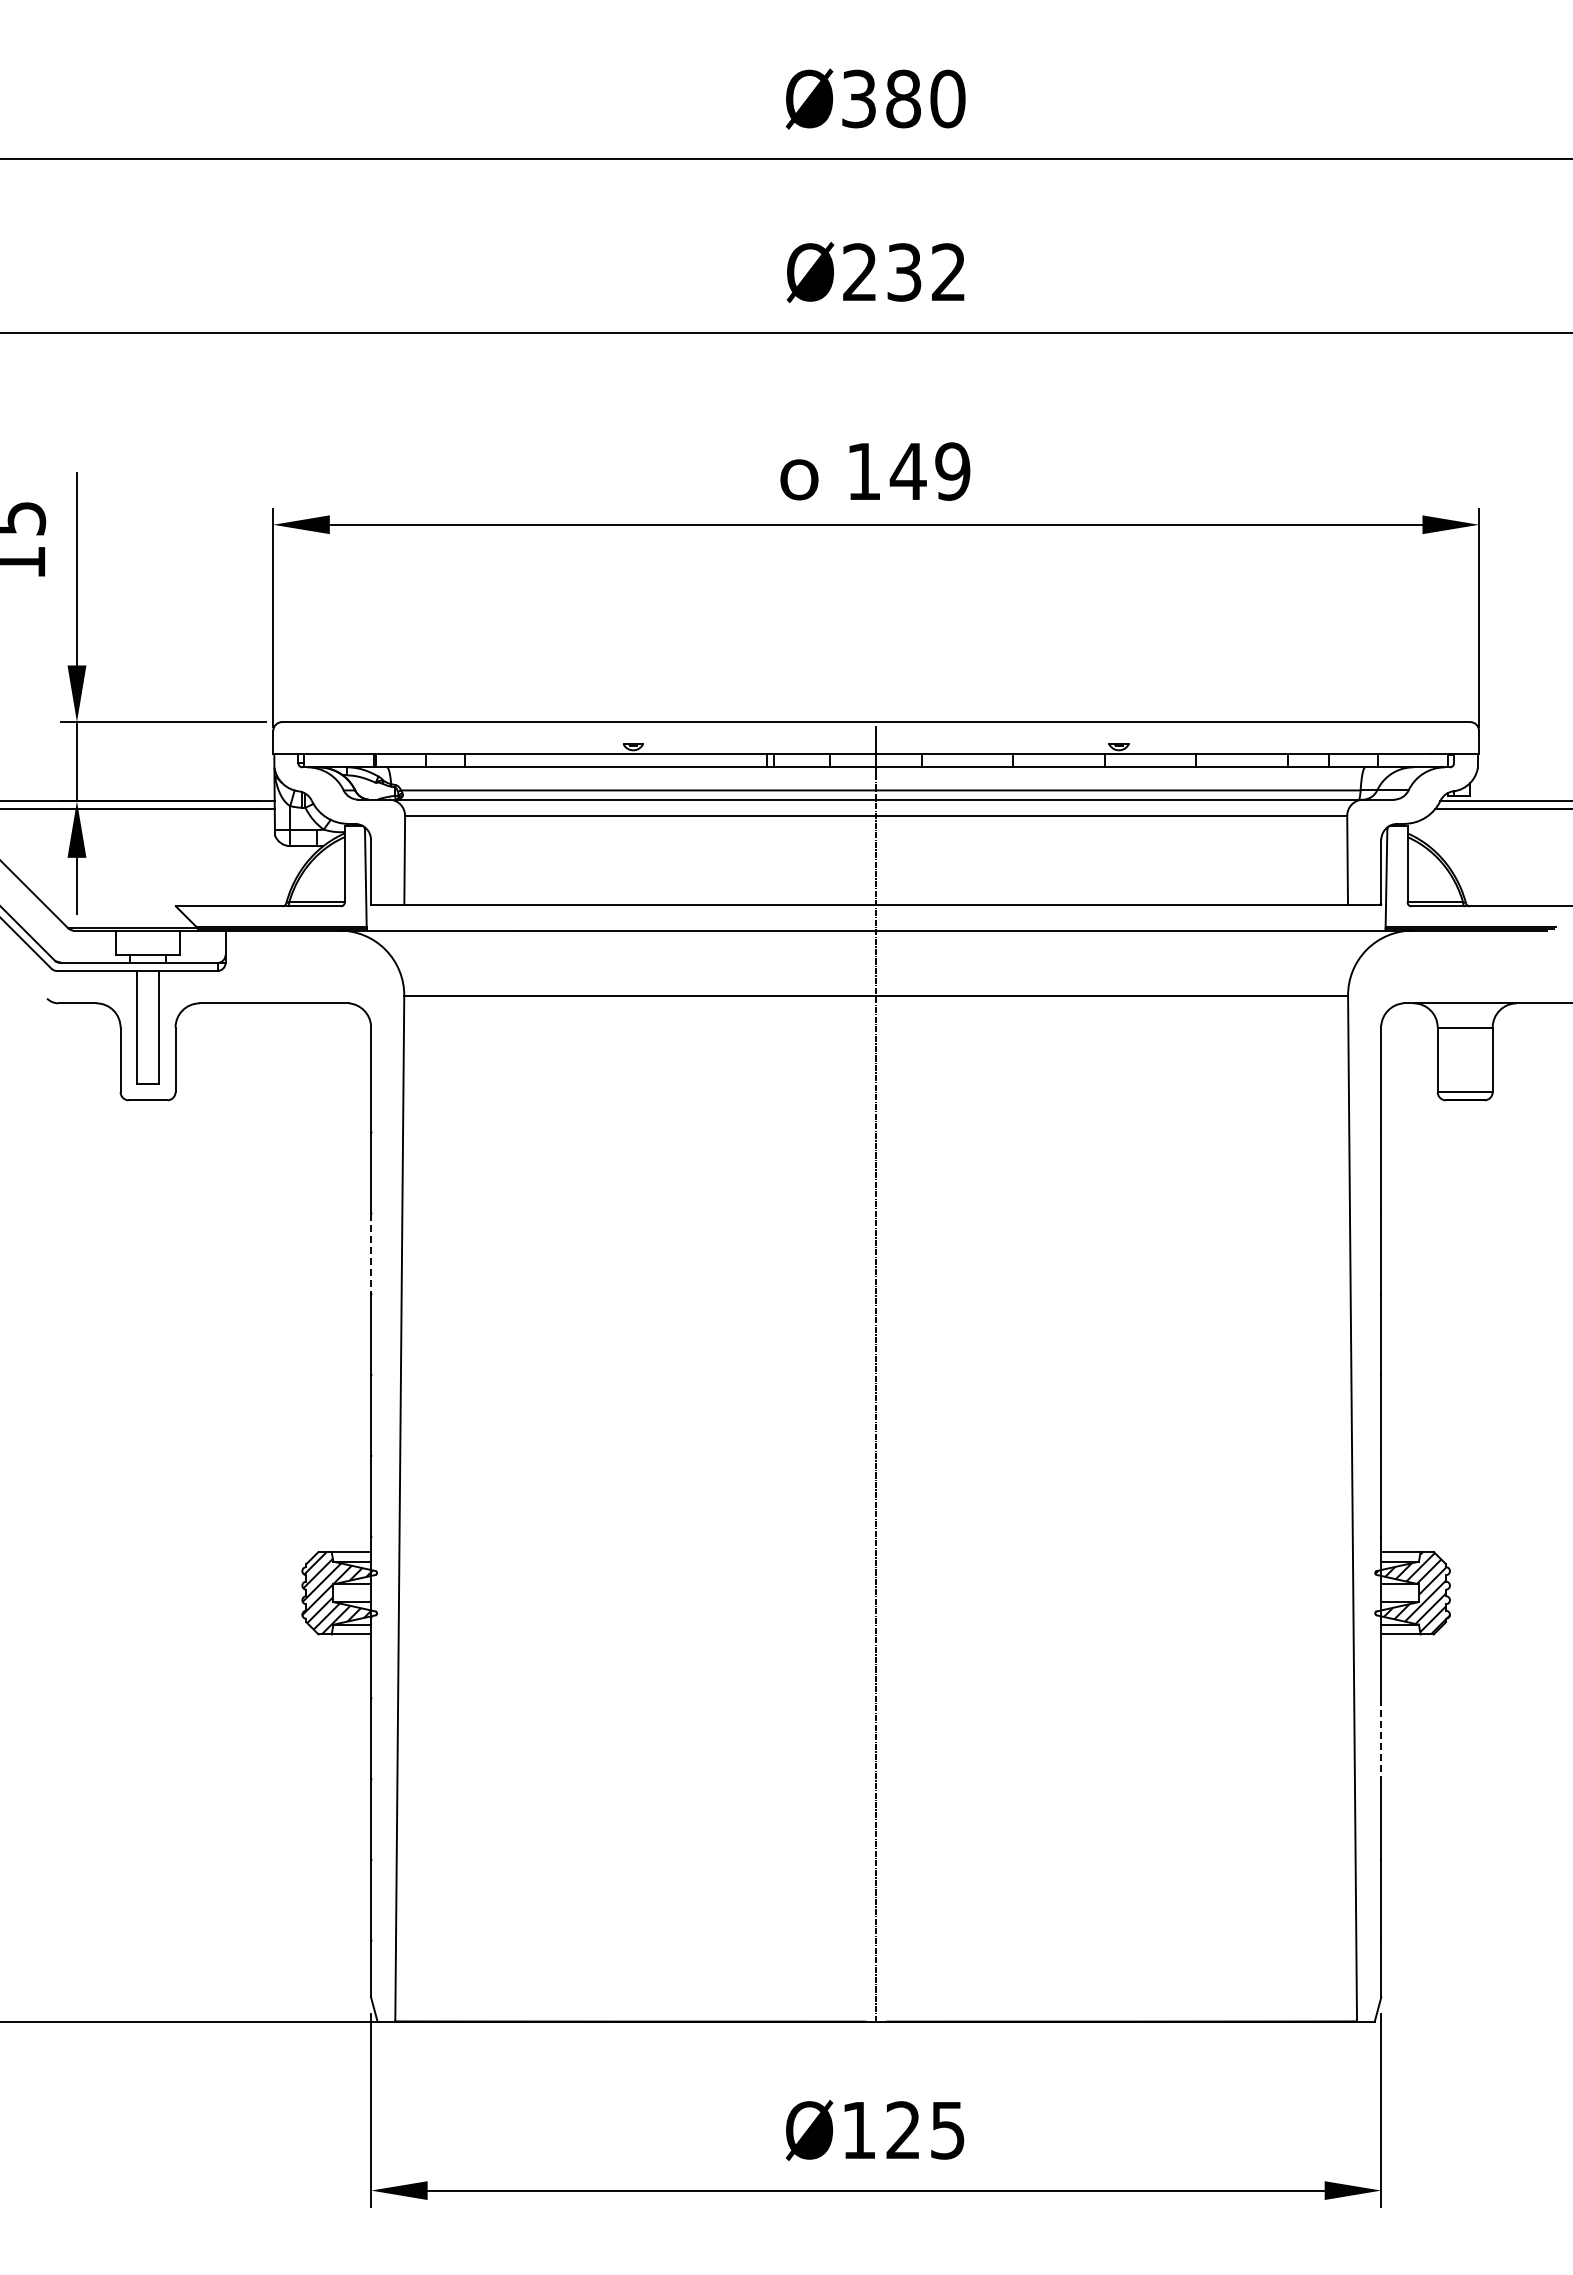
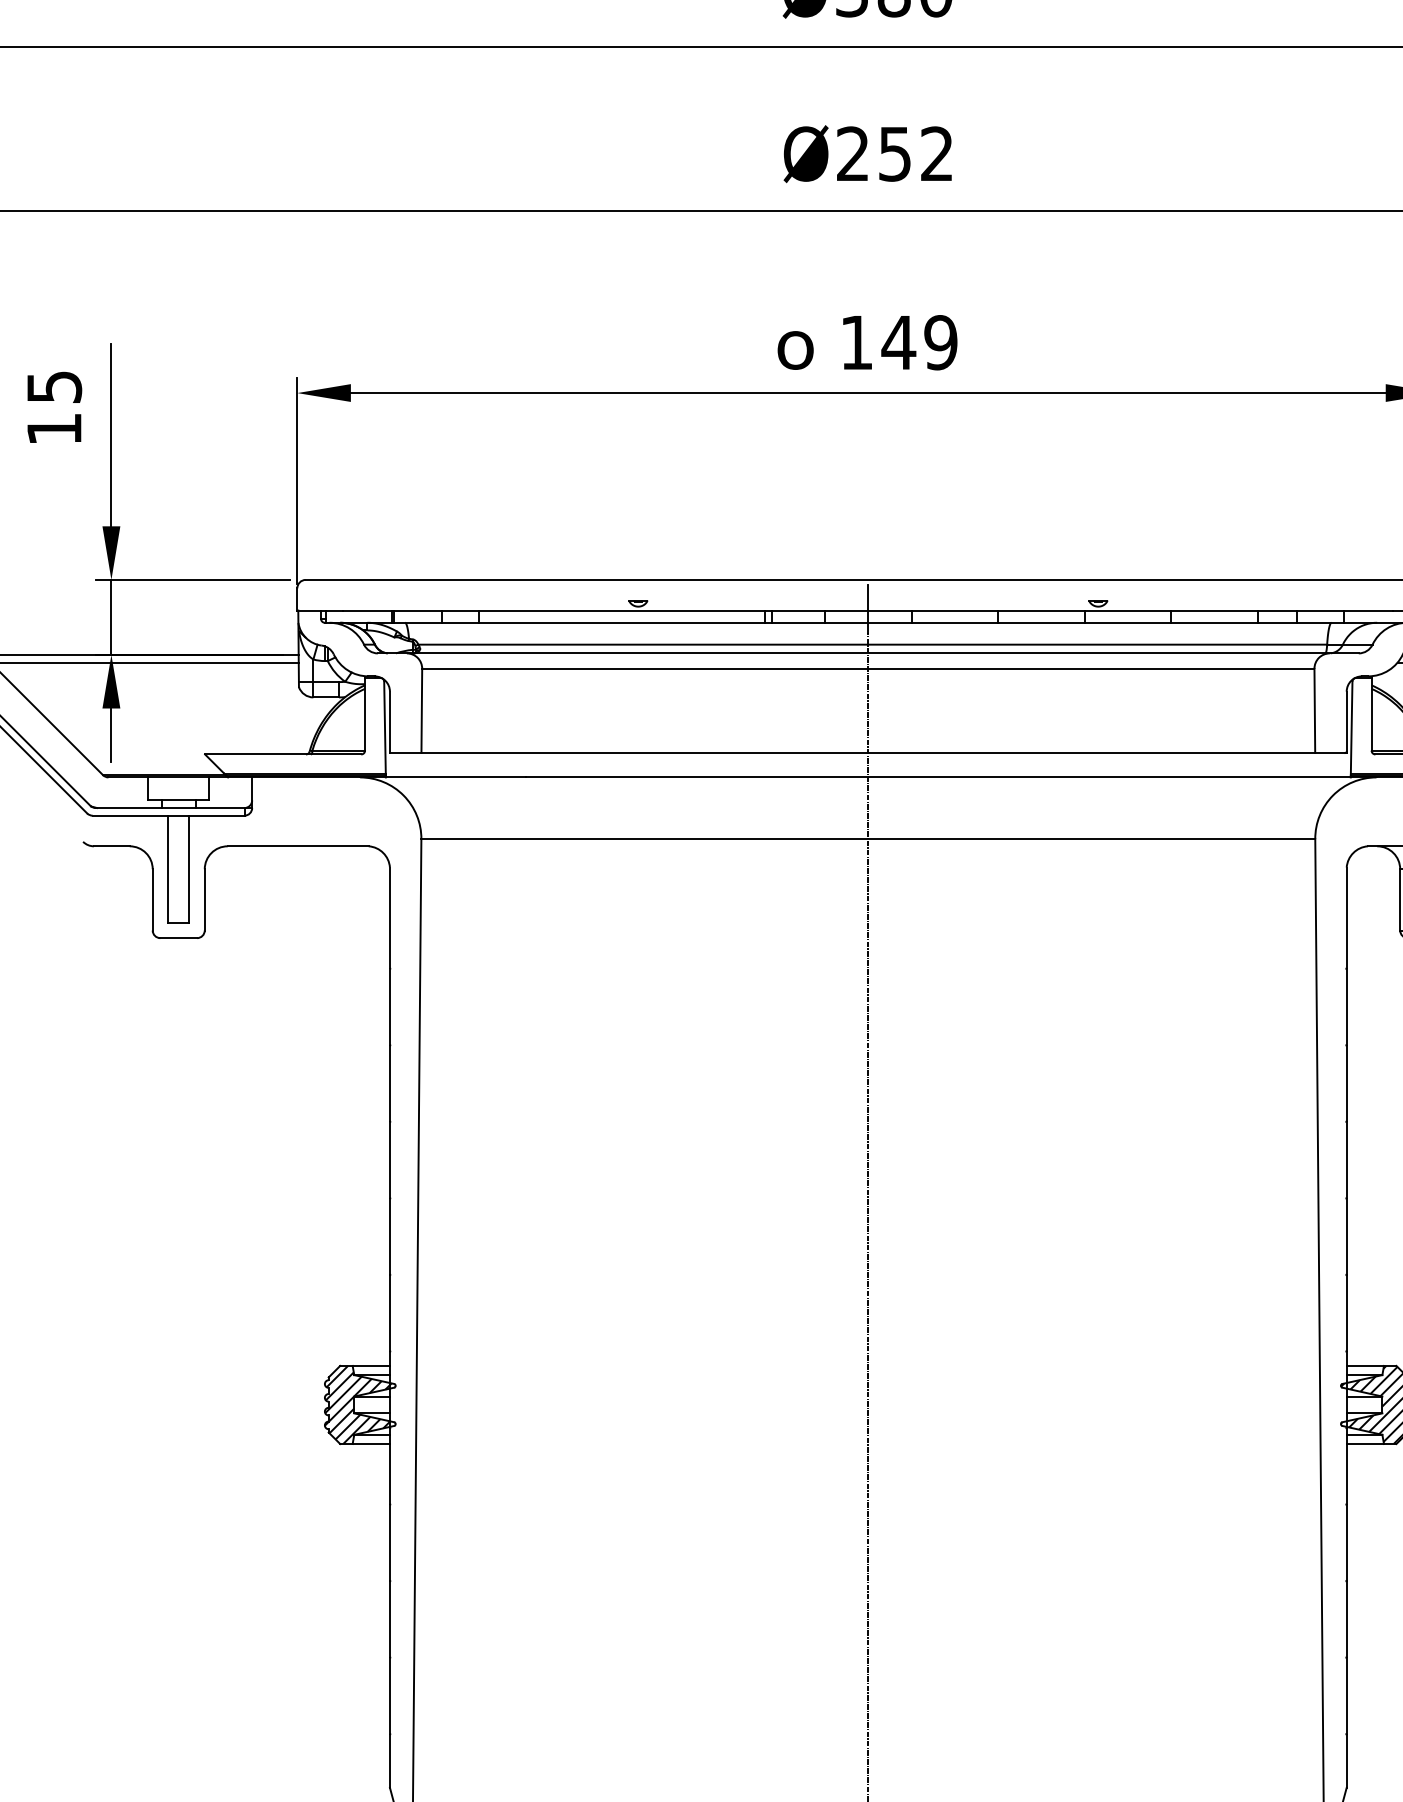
text: (904, 272) -> (895, 154), Ø232 -> Ø252
line: (371, 1254) -> (390, 1084), dashed -> solid
line: (1381, 1739) -> (1346, 1543), dashed -> solid

